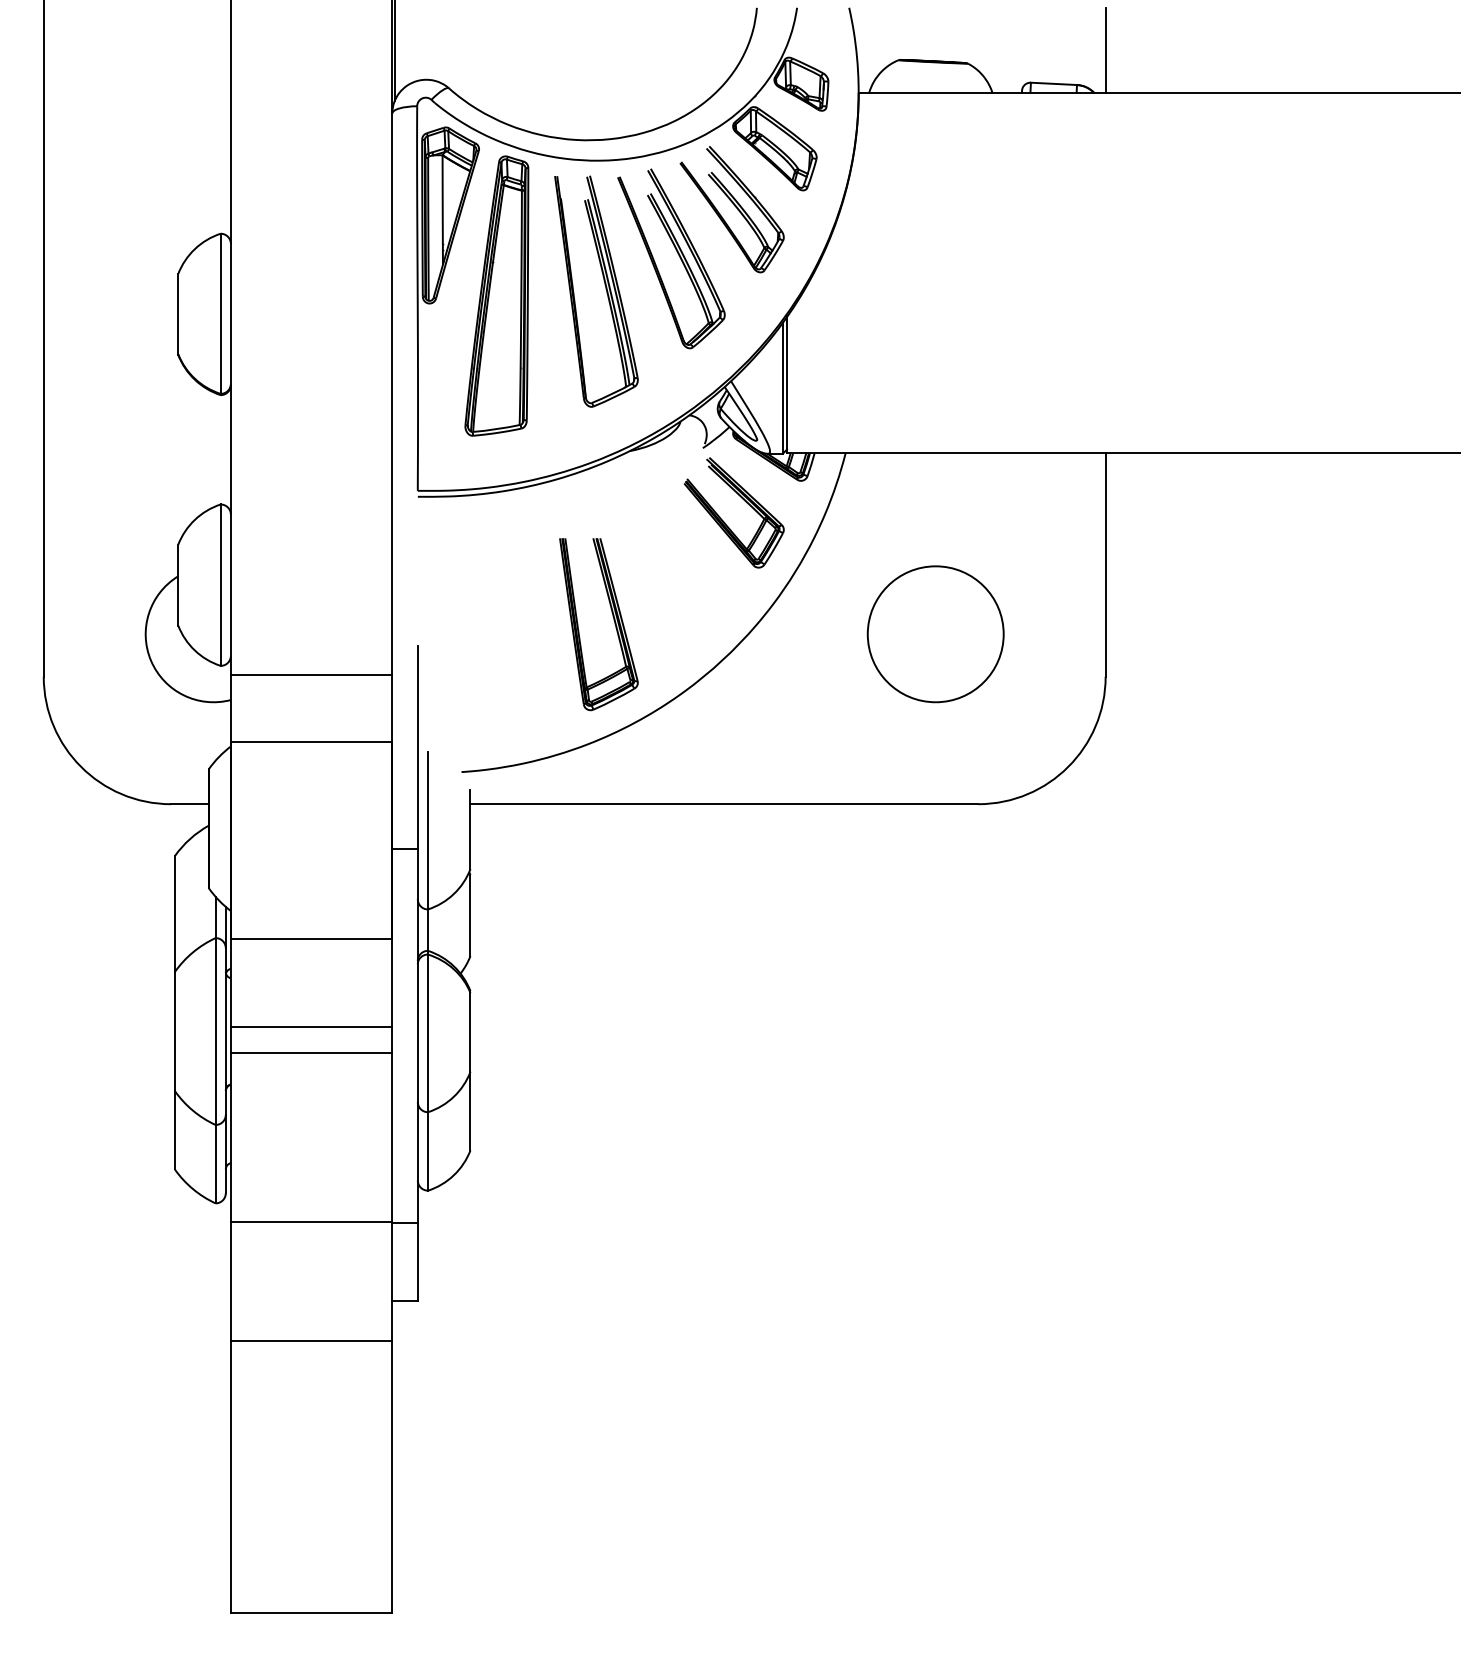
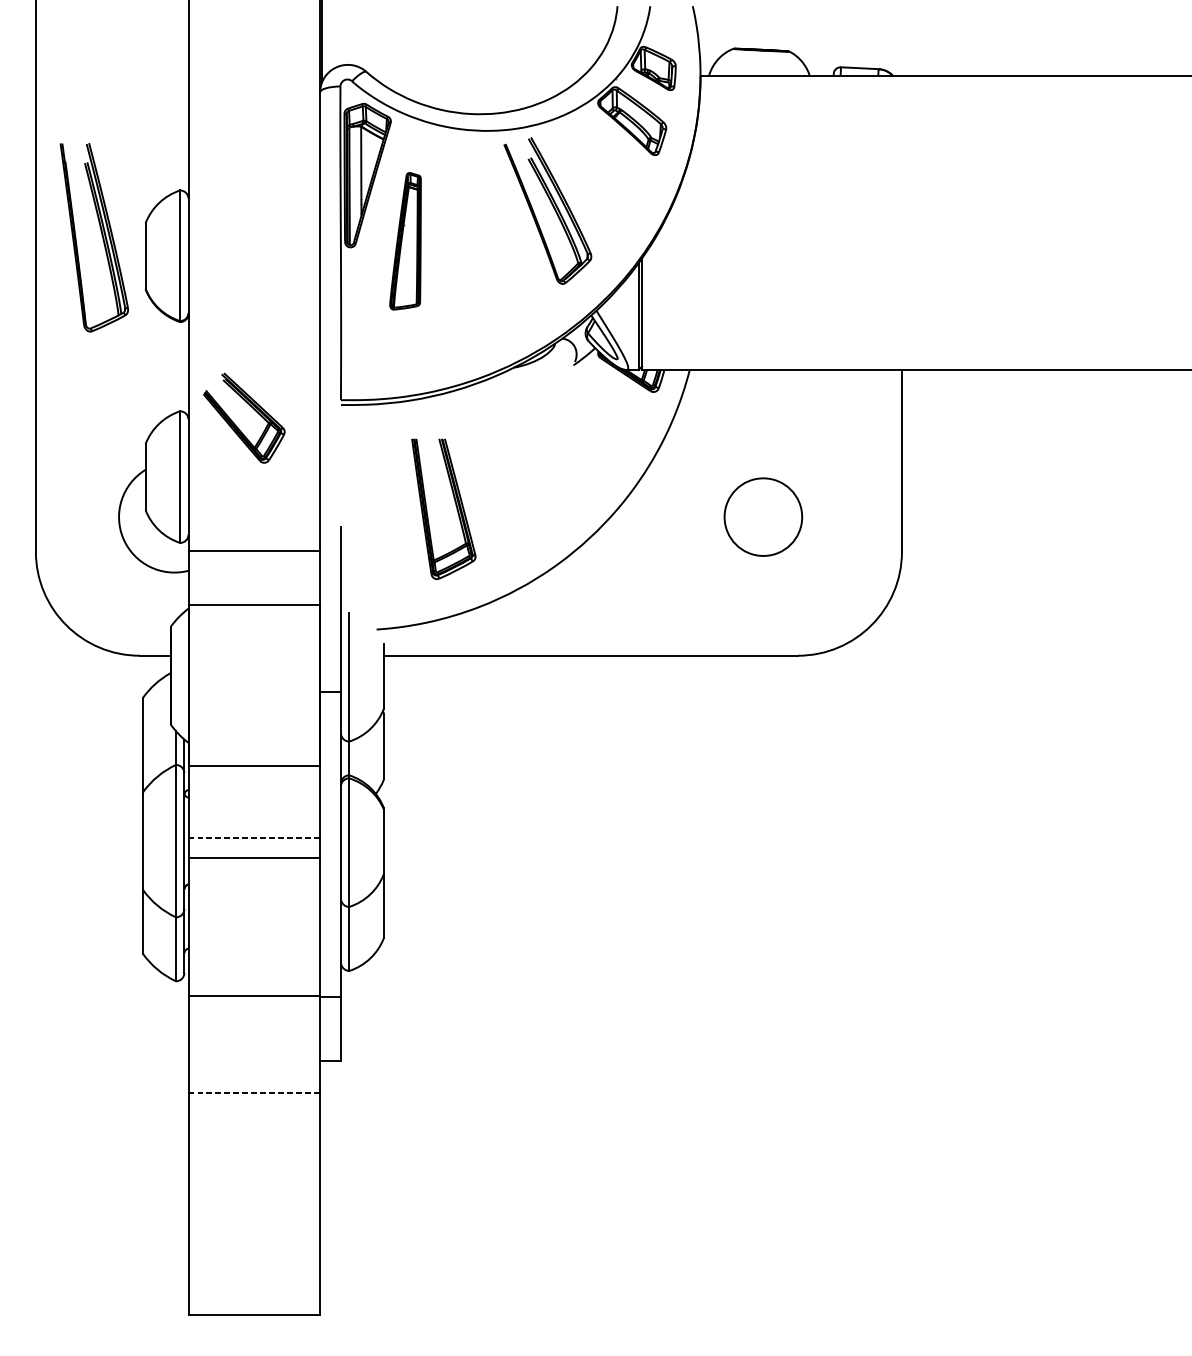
line: (1105, 50) -> (901, 41), removed
part: (731, 209) -> (596, 170), removed
part: (605, 289) -> (101, 235), moved
part: (496, 295) -> (405, 240), size x0.6
part: (724, 521) -> (236, 425), moved
part: (613, 620) -> (455, 505), moved
circle: (935, 634) -> (763, 517), size x0.7
line: (311, 1027) -> (254, 837), solid -> dashed
line: (311, 1340) -> (254, 1093), solid -> dashed

